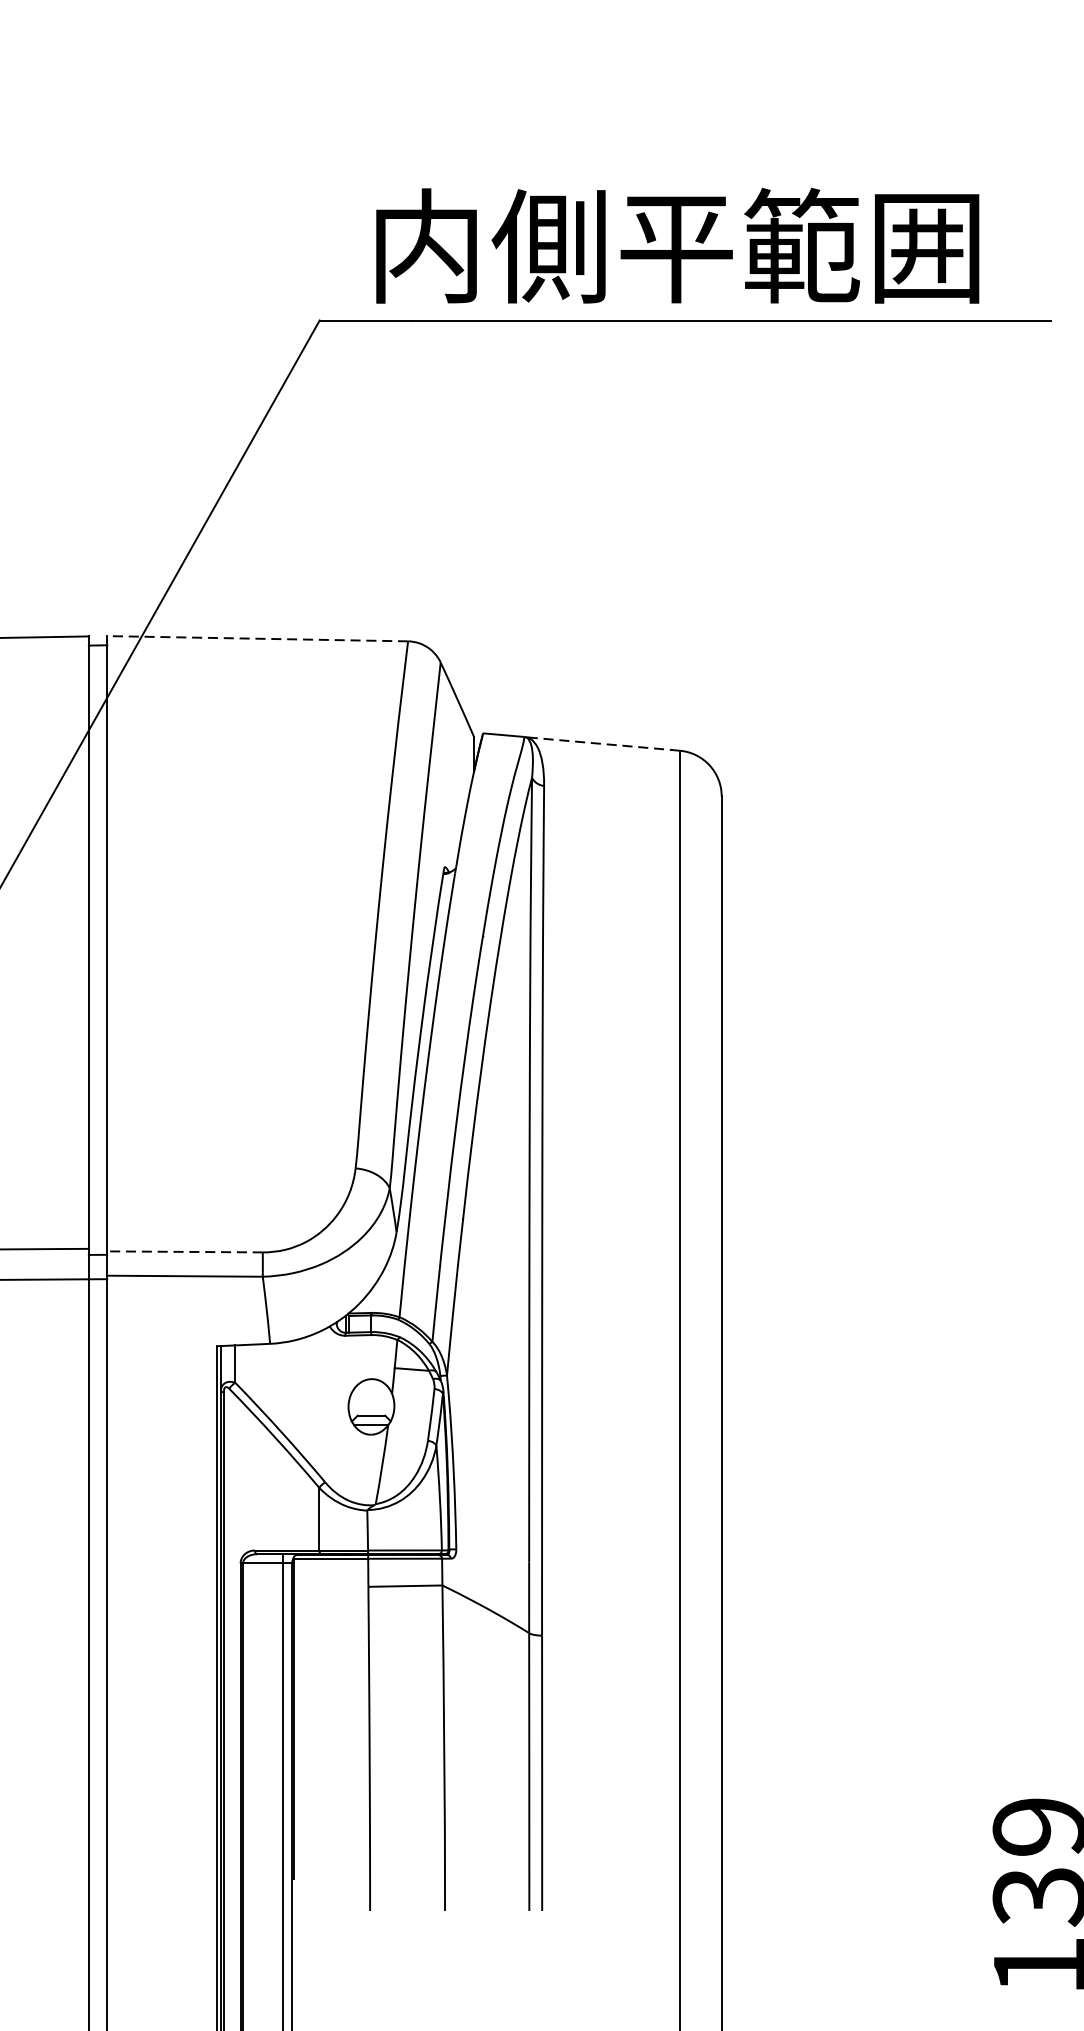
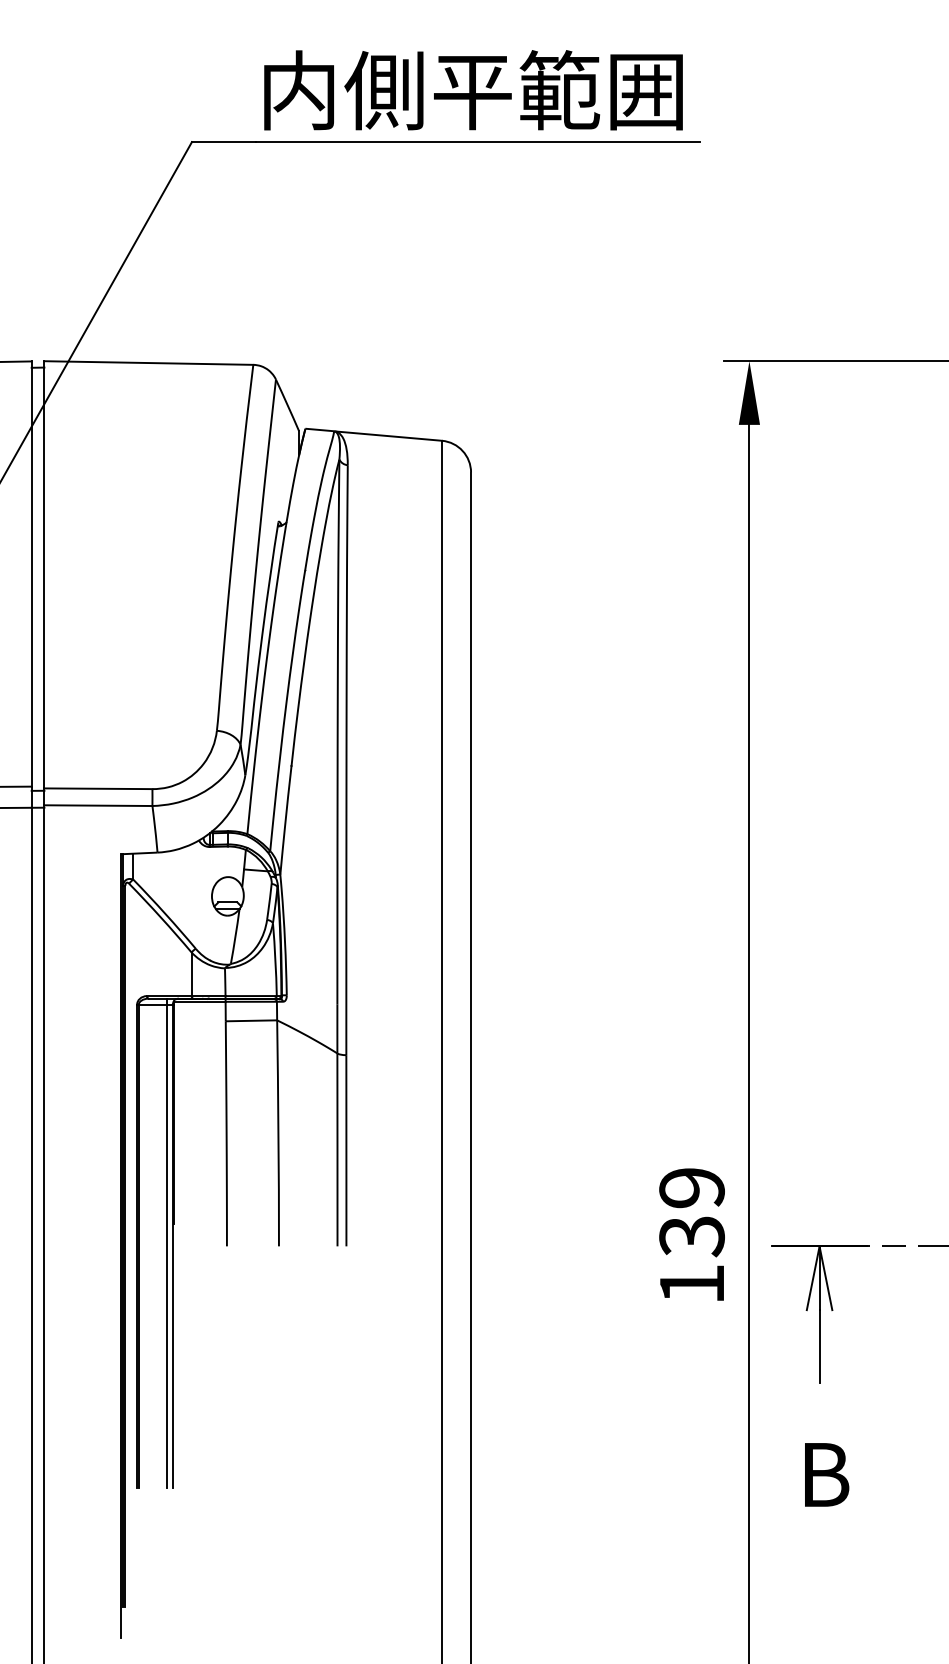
text: (677, 246) -> (473, 90), moved
line: (257, 639) -> (148, 363), dashed -> solid
line: (604, 744) -> (389, 436), dashed -> solid
line: (183, 1251) -> (97, 788), dashed -> solid

